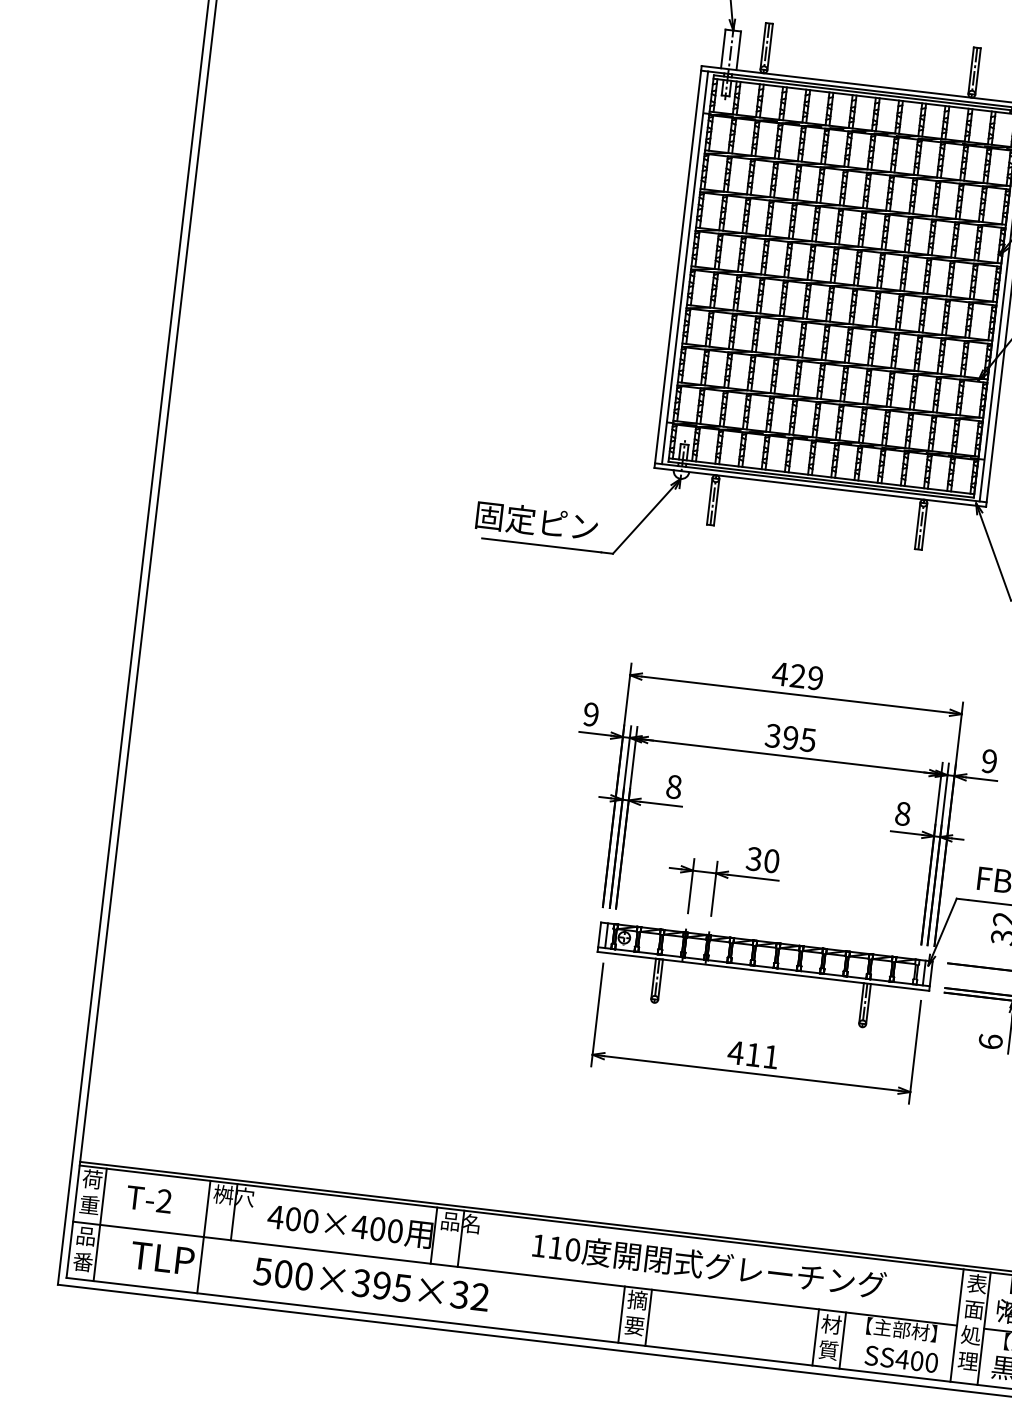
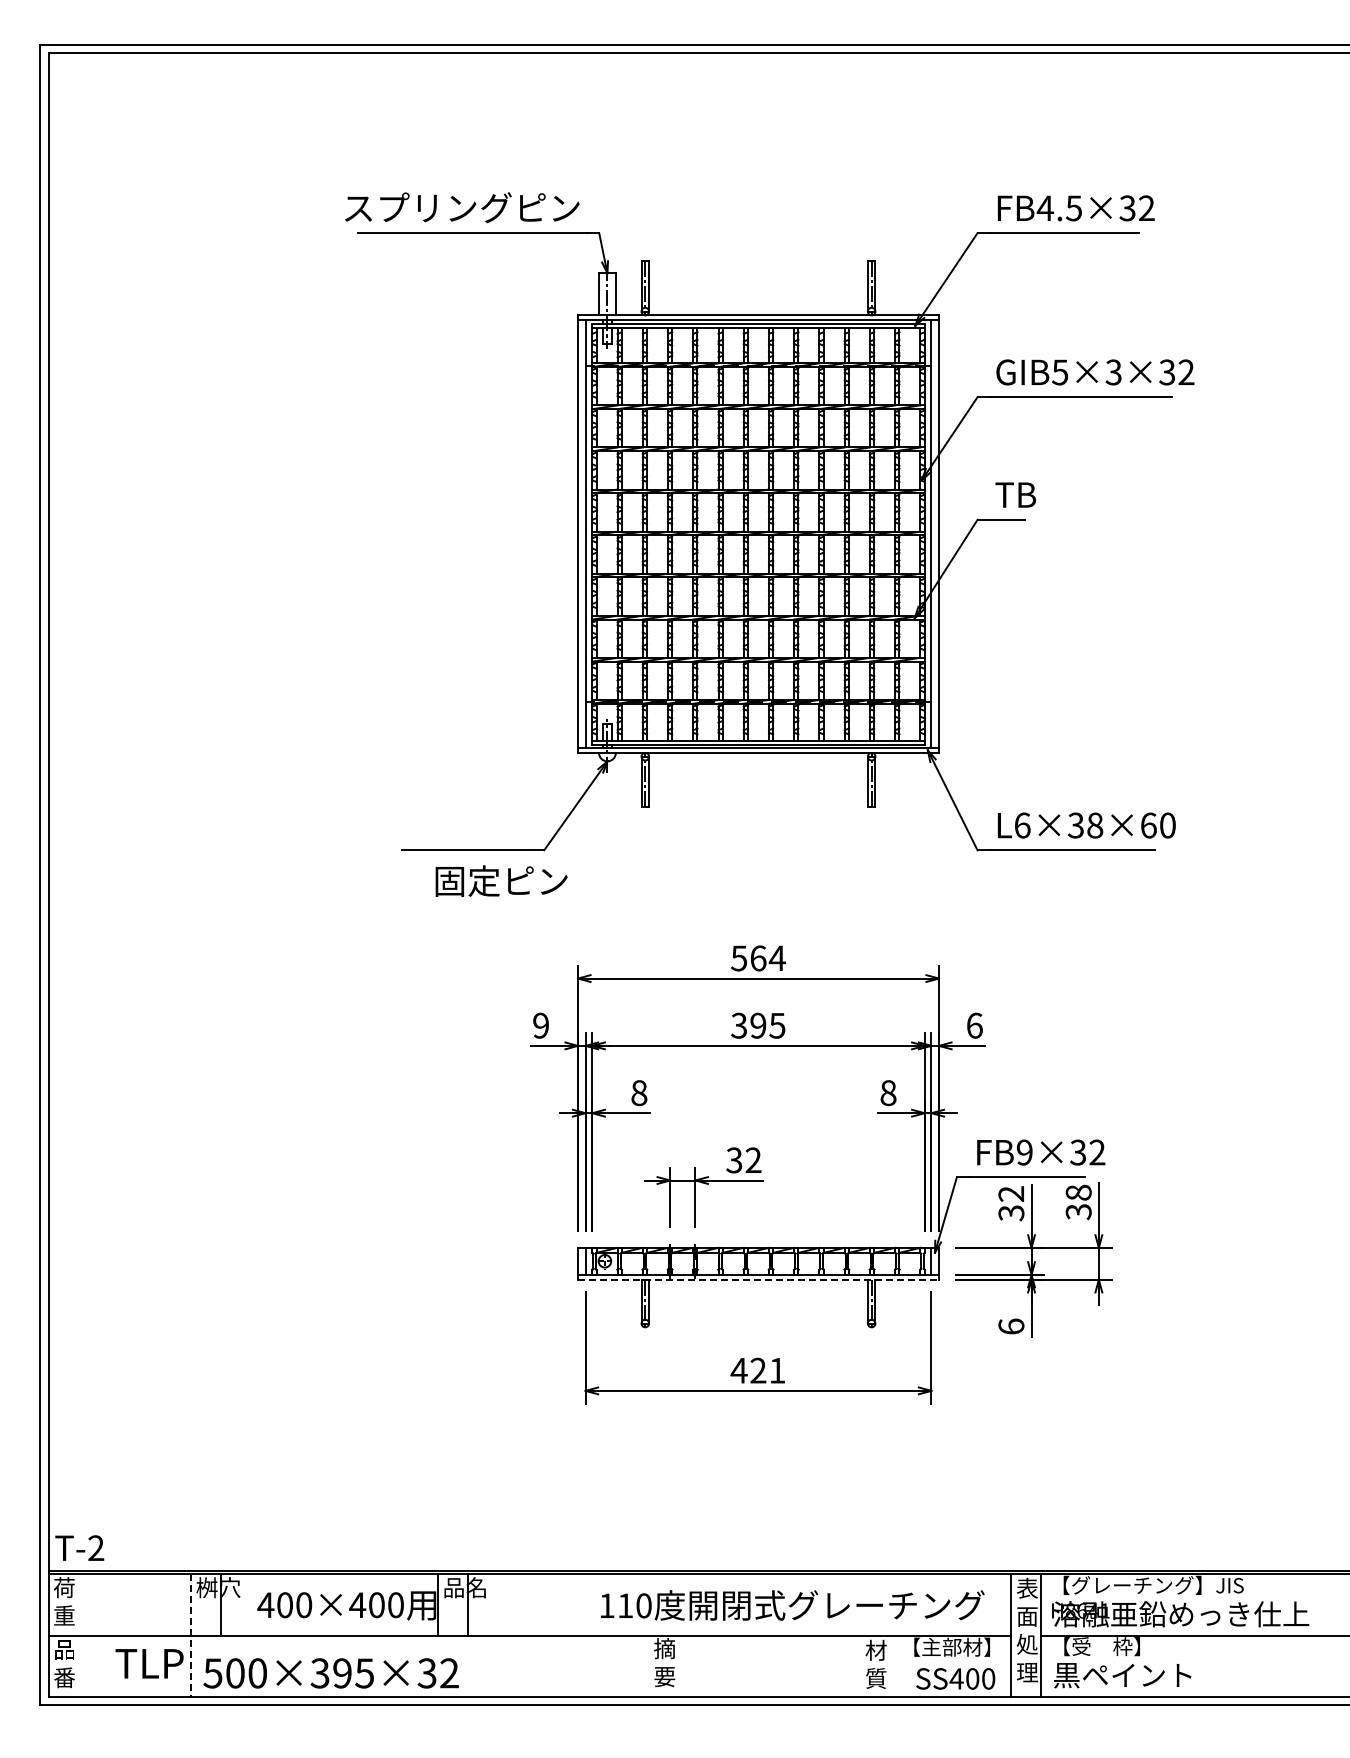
text: (537, 520) -> (501, 880), moved
text: (798, 676) -> (758, 958), 429 -> 564
text: (989, 761) -> (974, 1025), 9 -> 6
text: (771, 861) -> (753, 1160), 30 -> 32
line: (763, 971) -> (758, 1279), solid -> dashed
text: (753, 1054) -> (758, 1370), 411 -> 421
text: (149, 1198) -> (79, 1547), moved
line: (100, 1224) -> (78, 1635), removed
line: (204, 1237) -> (191, 1636), solid -> dashed
text: (709, 1265) -> (792, 1605), moved
text: (370, 1284) -> (330, 1673), moved
line: (621, 1313) -> (649, 1665), removed
line: (648, 1317) -> (678, 1665), removed
line: (815, 1336) -> (860, 1665), removed
line: (843, 1339) -> (890, 1665), removed

